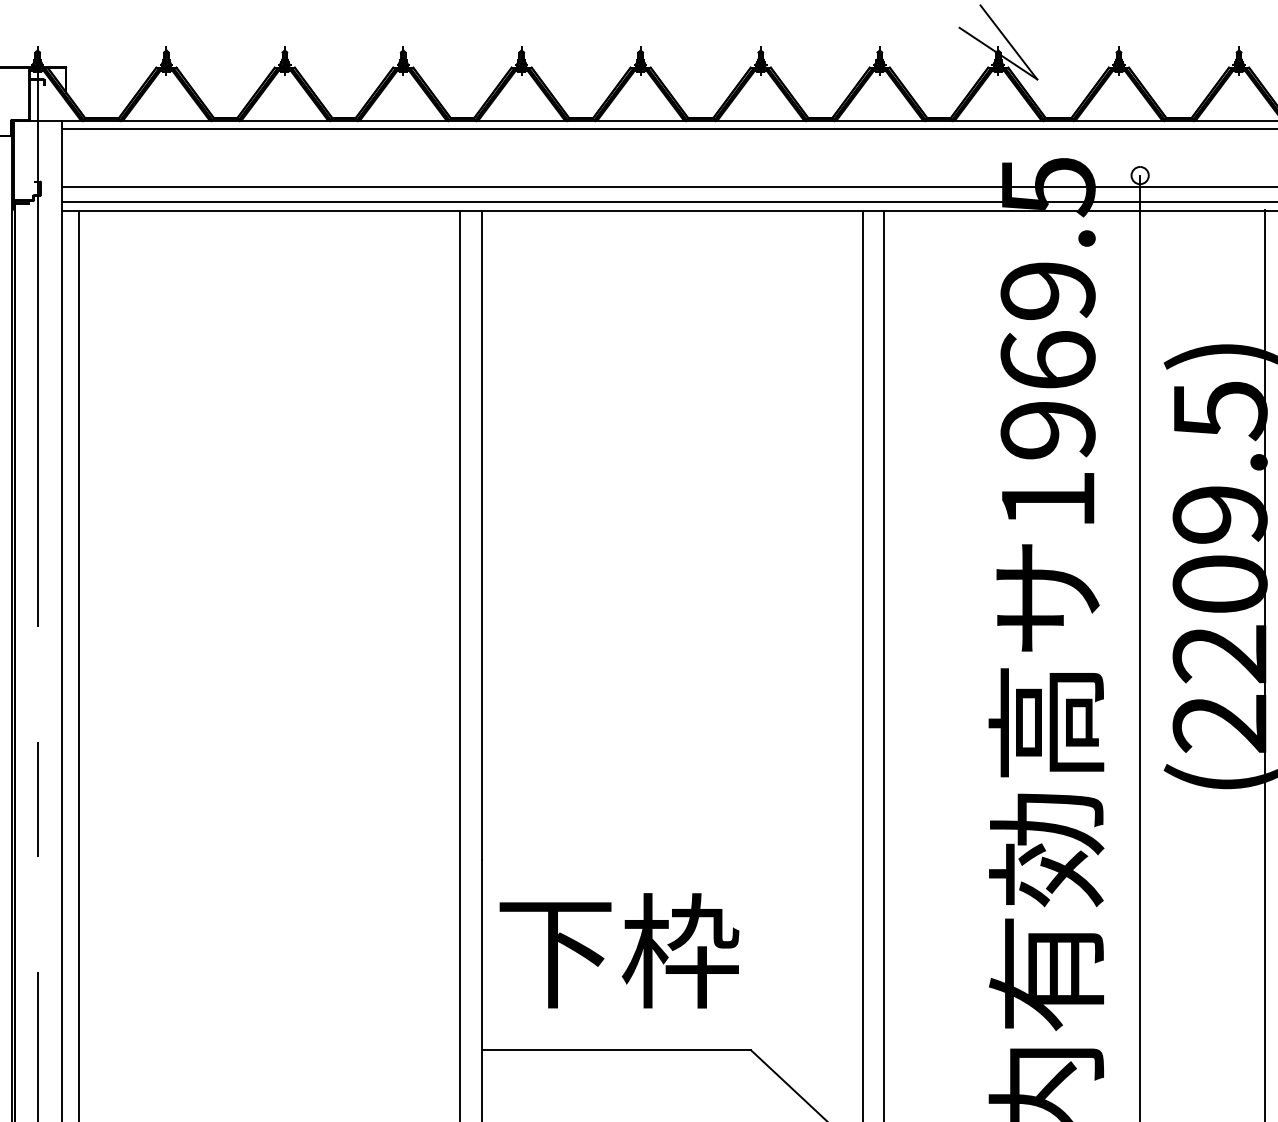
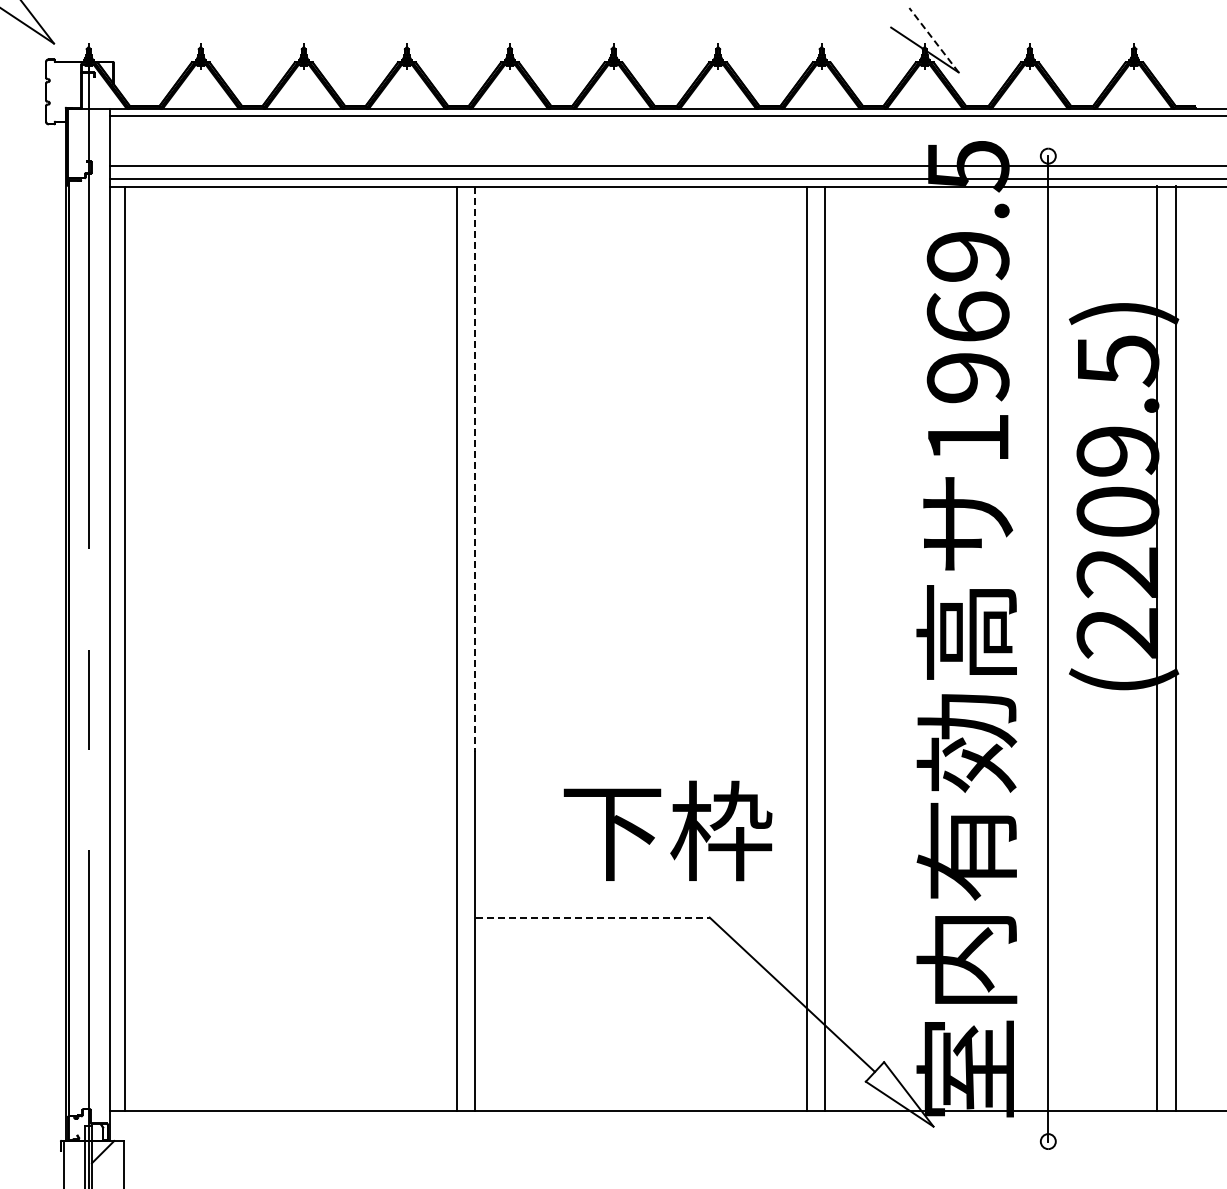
line: (1009, 42) -> (934, 40), solid -> dashed
line: (482, 535) -> (475, 469), solid -> dashed
text: (618, 950) -> (667, 830), moved
line: (617, 1050) -> (593, 917), solid -> dashed

